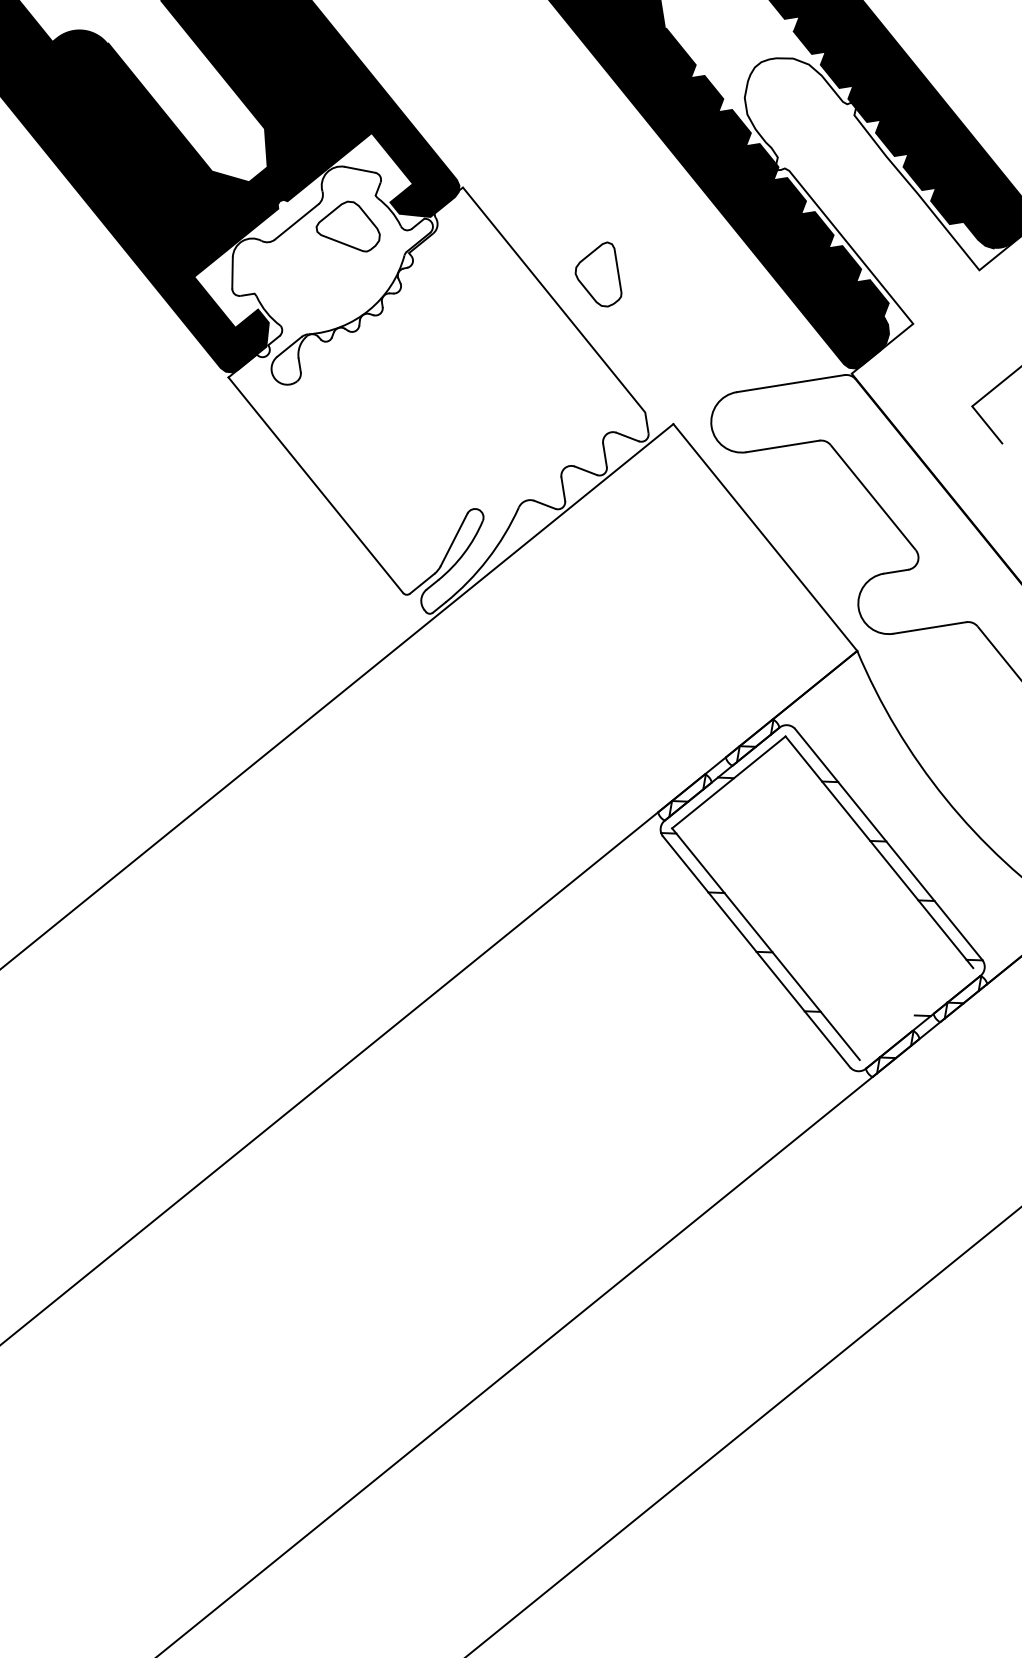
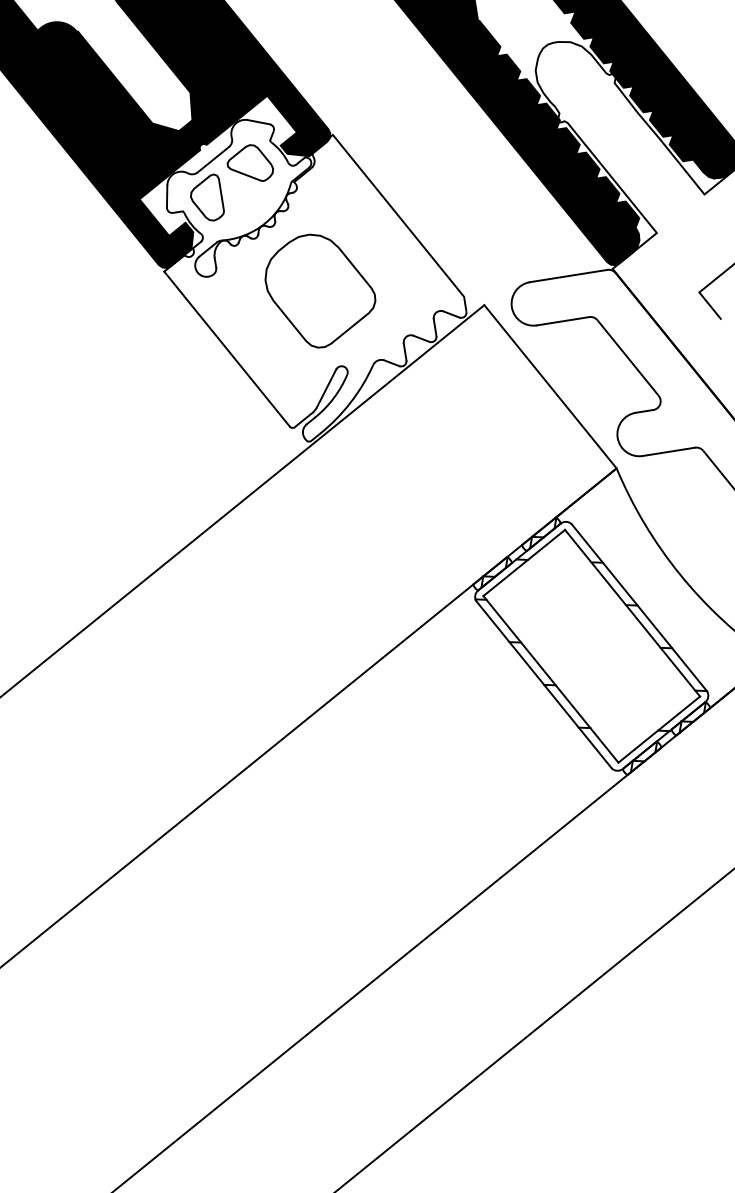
part: (598, 274) -> (207, 197), moved
part: (445, 404) -> (320, 291), added
line: (916, 1013) -> (659, 729), added

